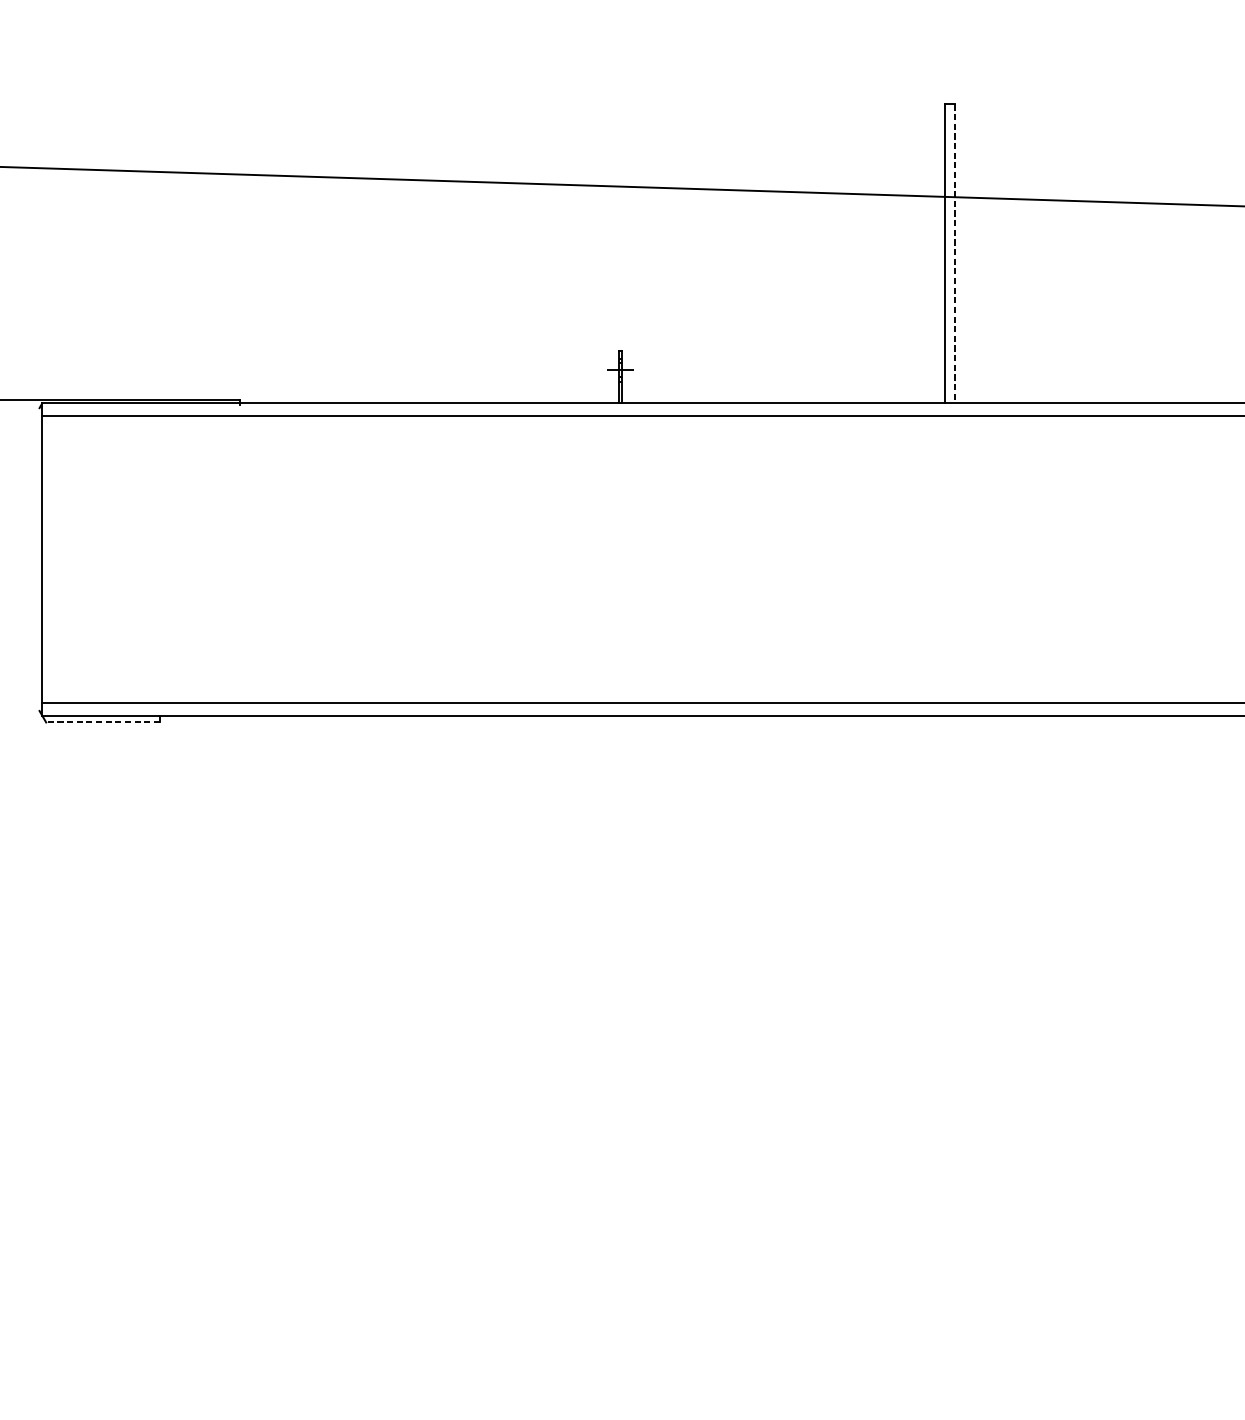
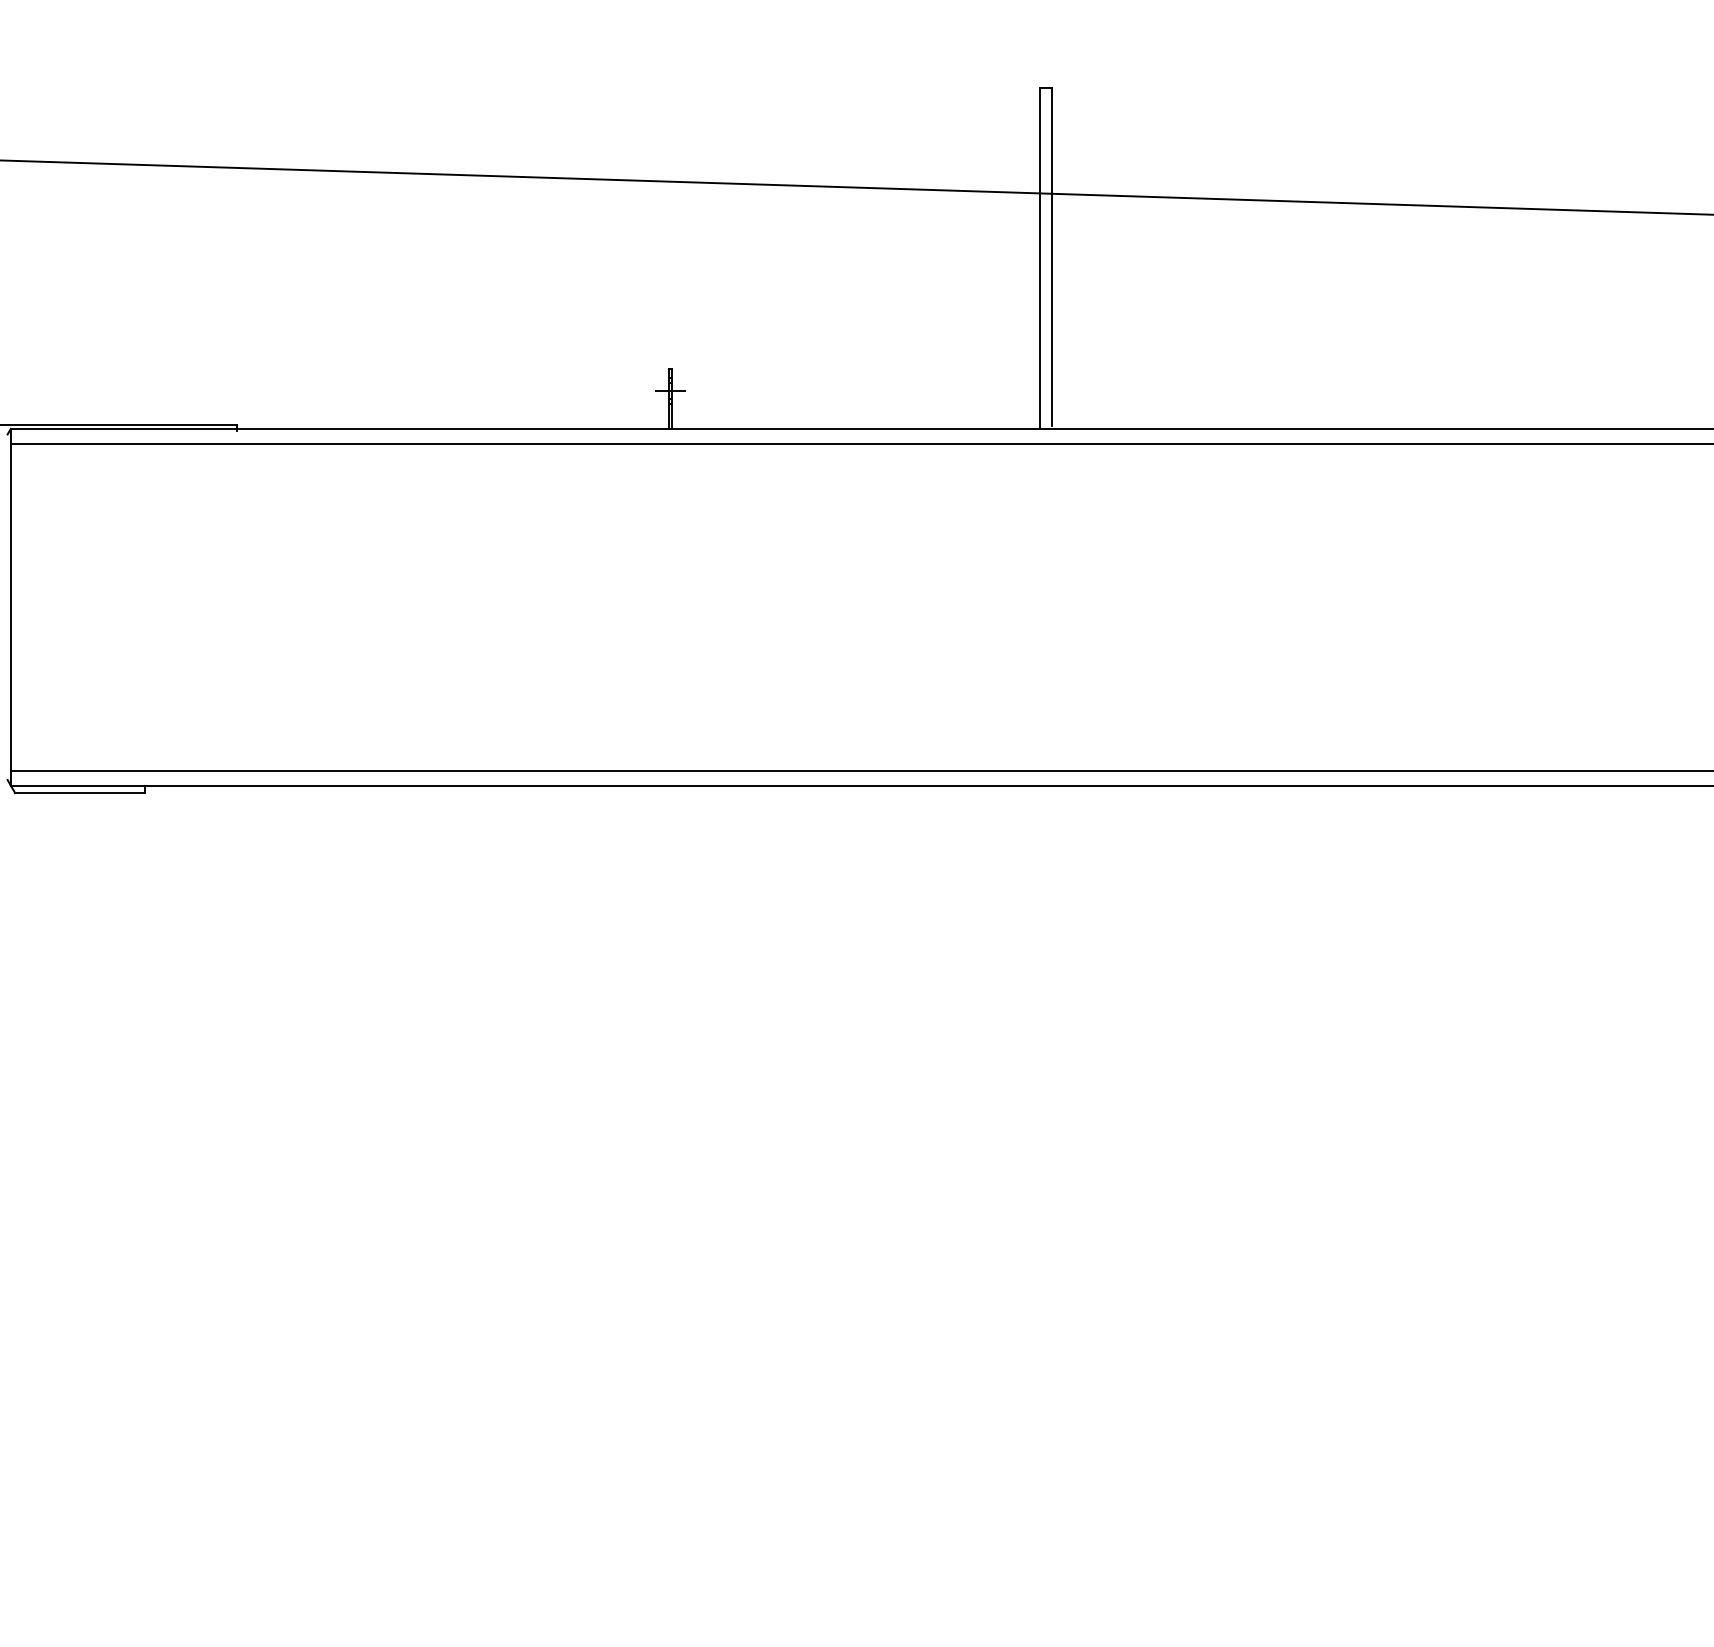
line: (954, 253) -> (1051, 257), dashed -> solid
line: (103, 722) -> (80, 793), dashed -> solid

